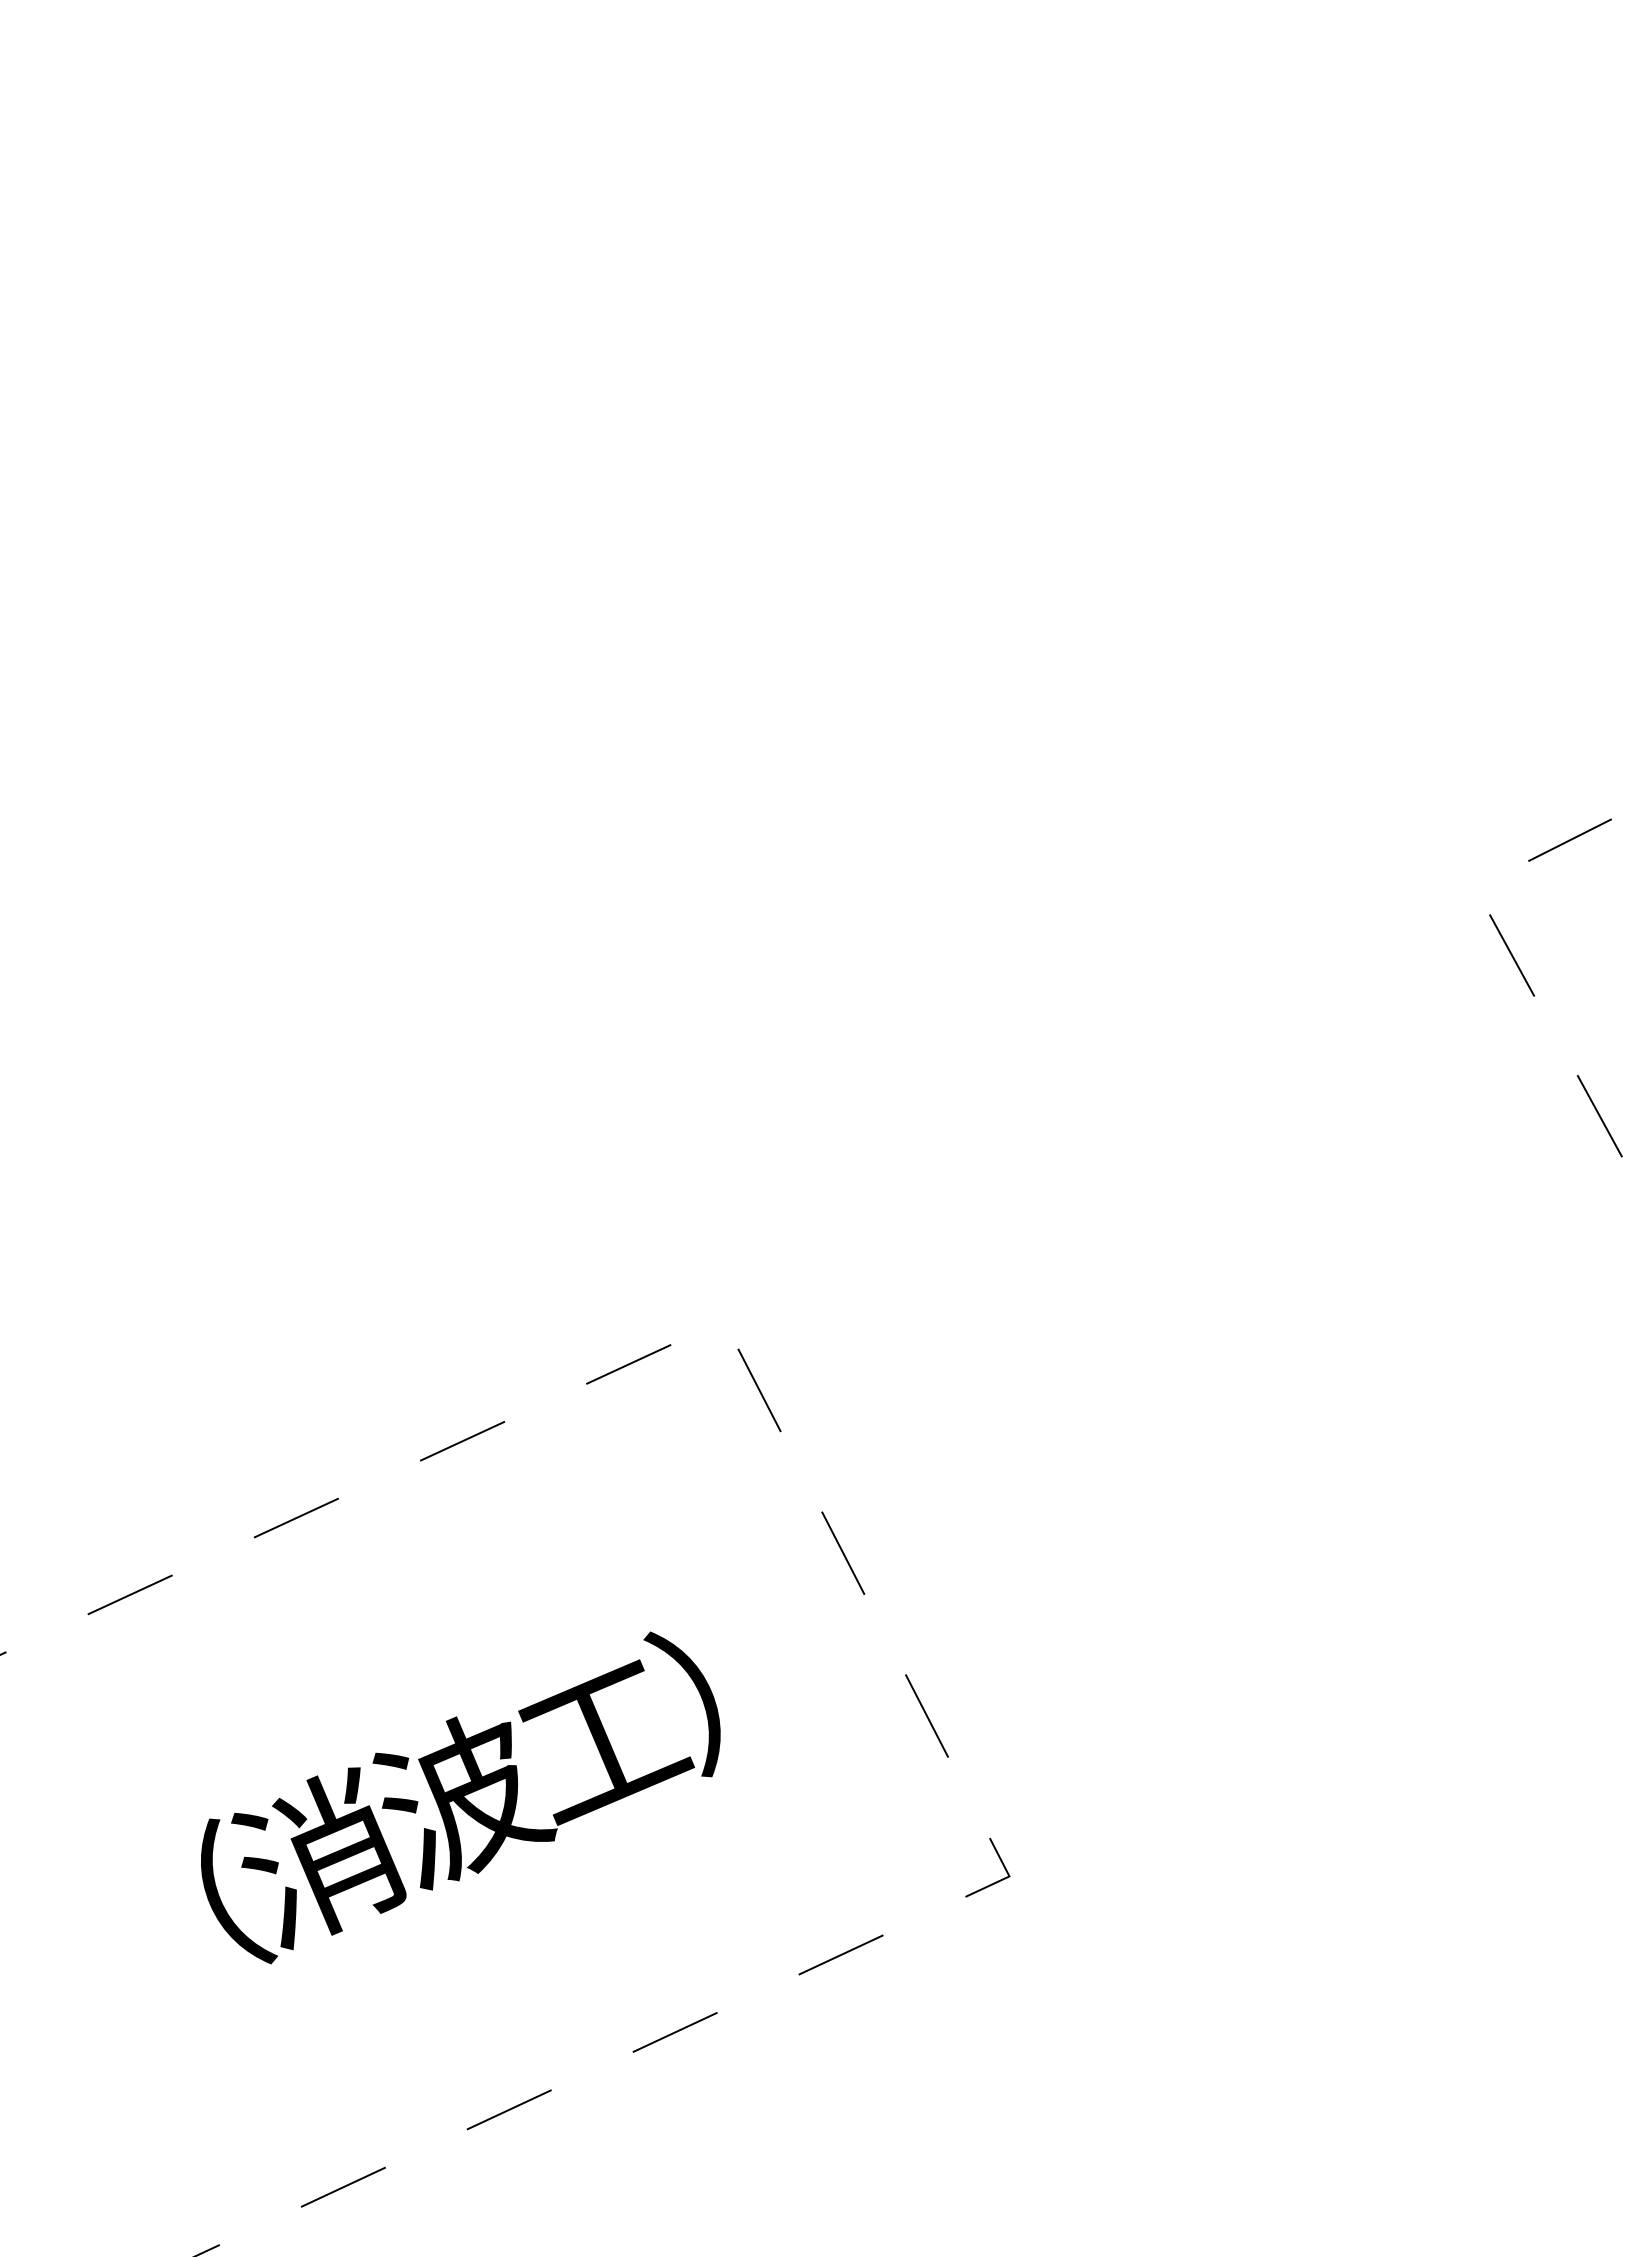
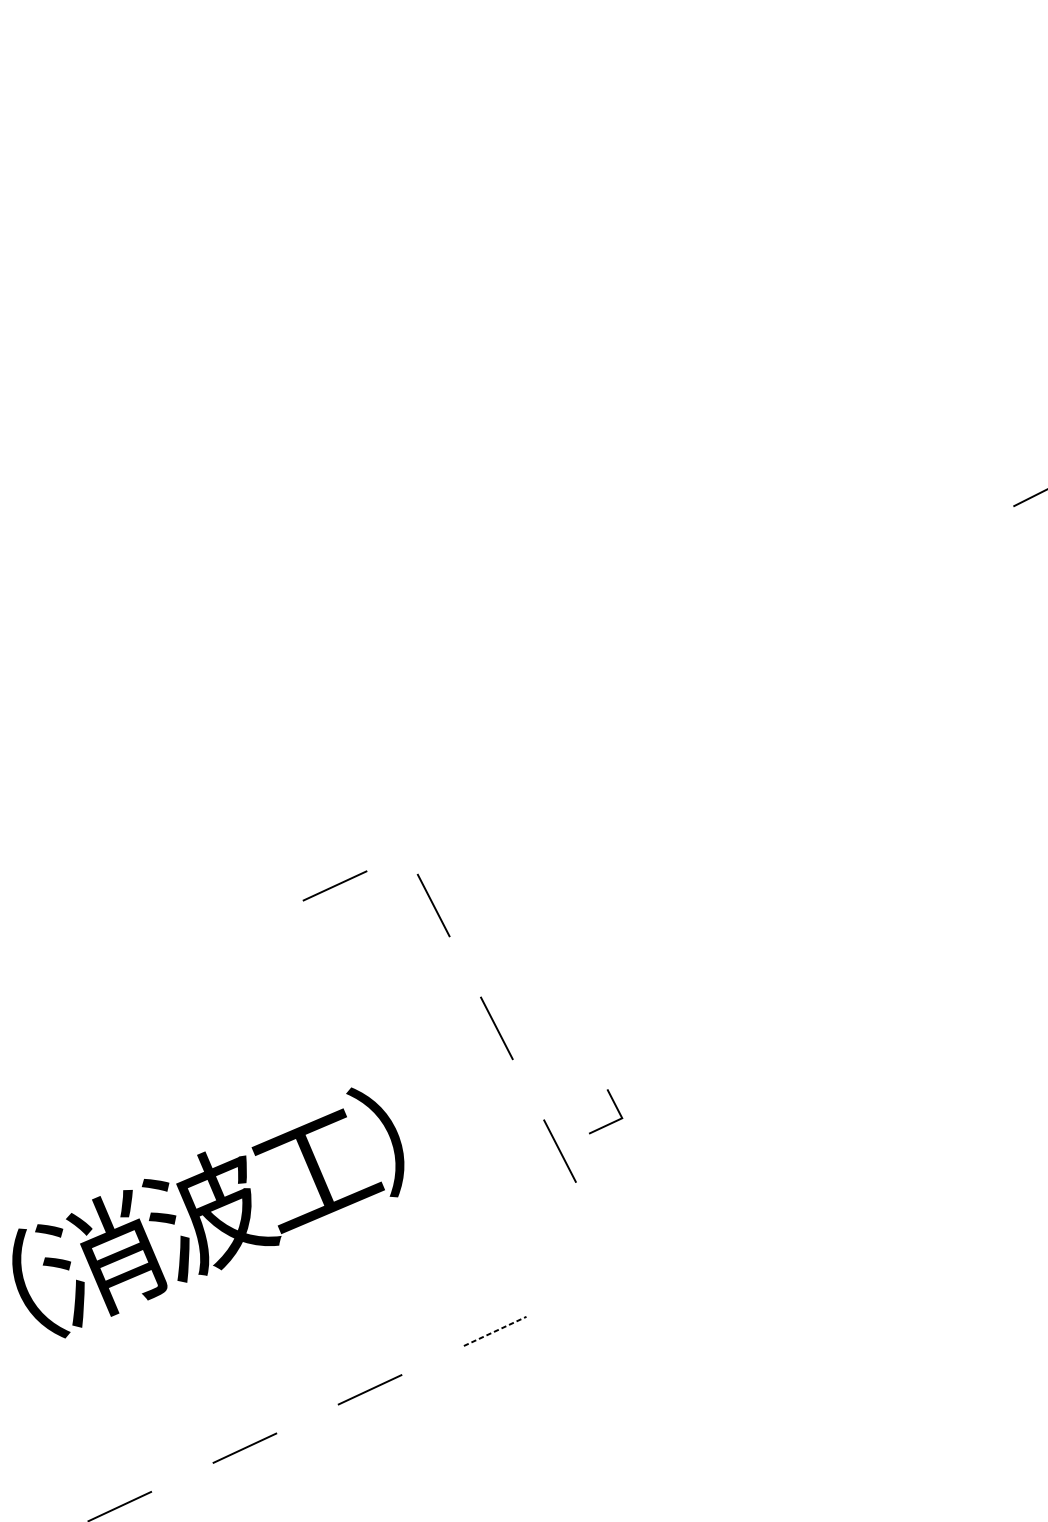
line: (1512, 955) -> (1001, 577), removed
line: (462, 1441) -> (209, 944), removed
line: (295, 1517) -> (83, 1001), removed
line: (1000, 1861) -> (615, 1107), moved
line: (841, 1954) -> (495, 1331), solid -> dashed

